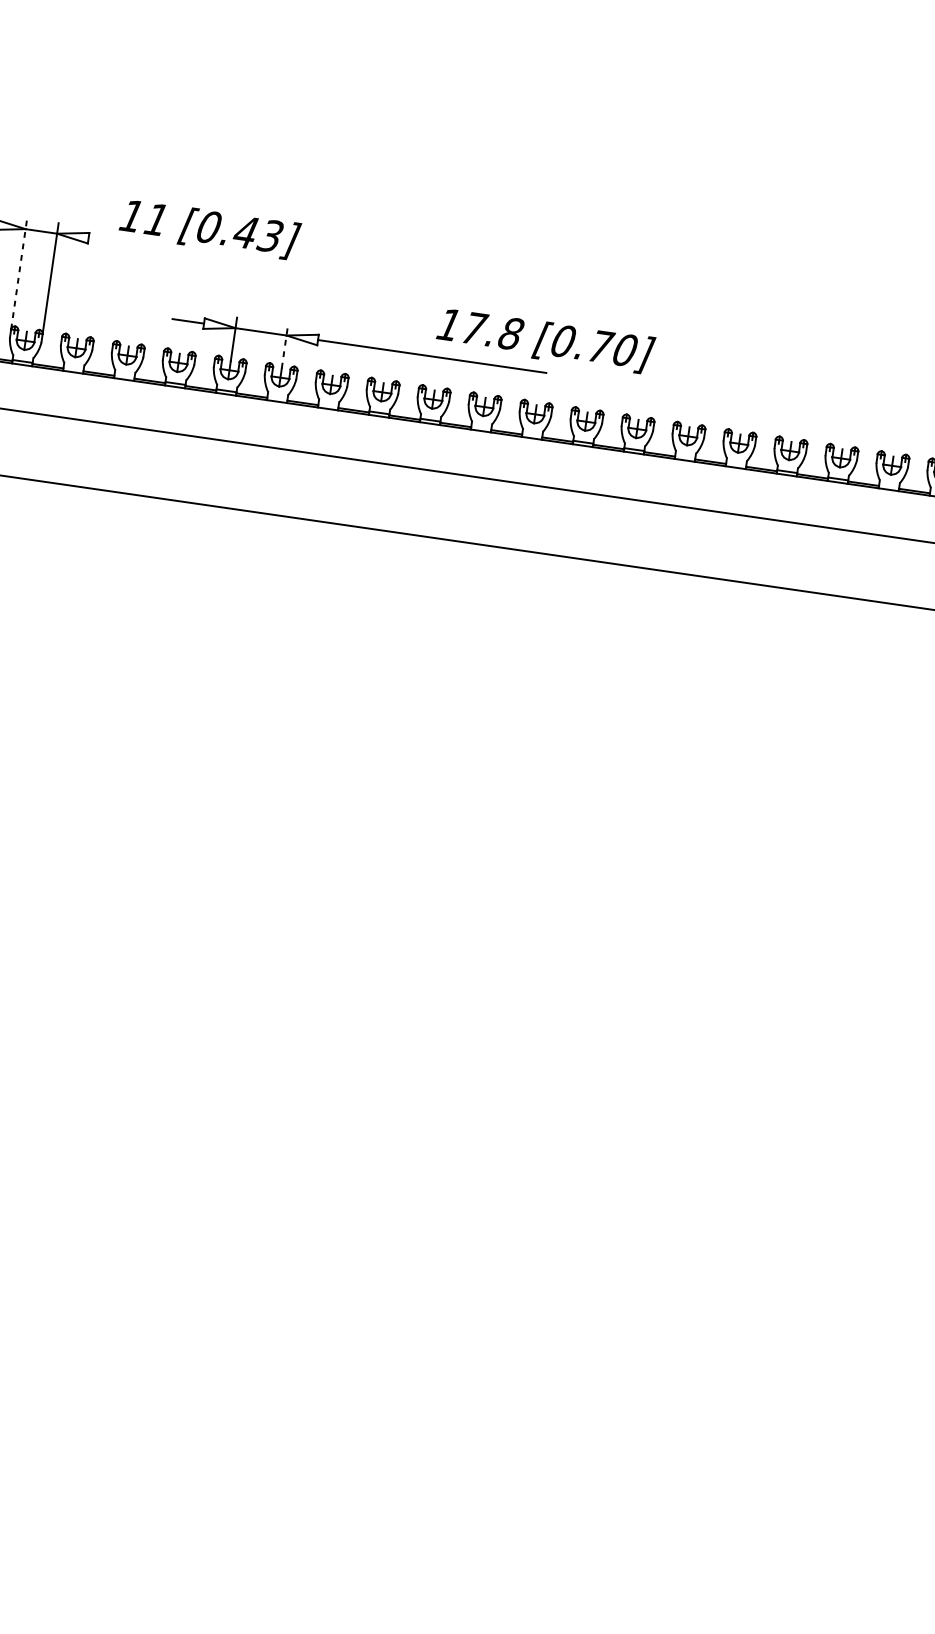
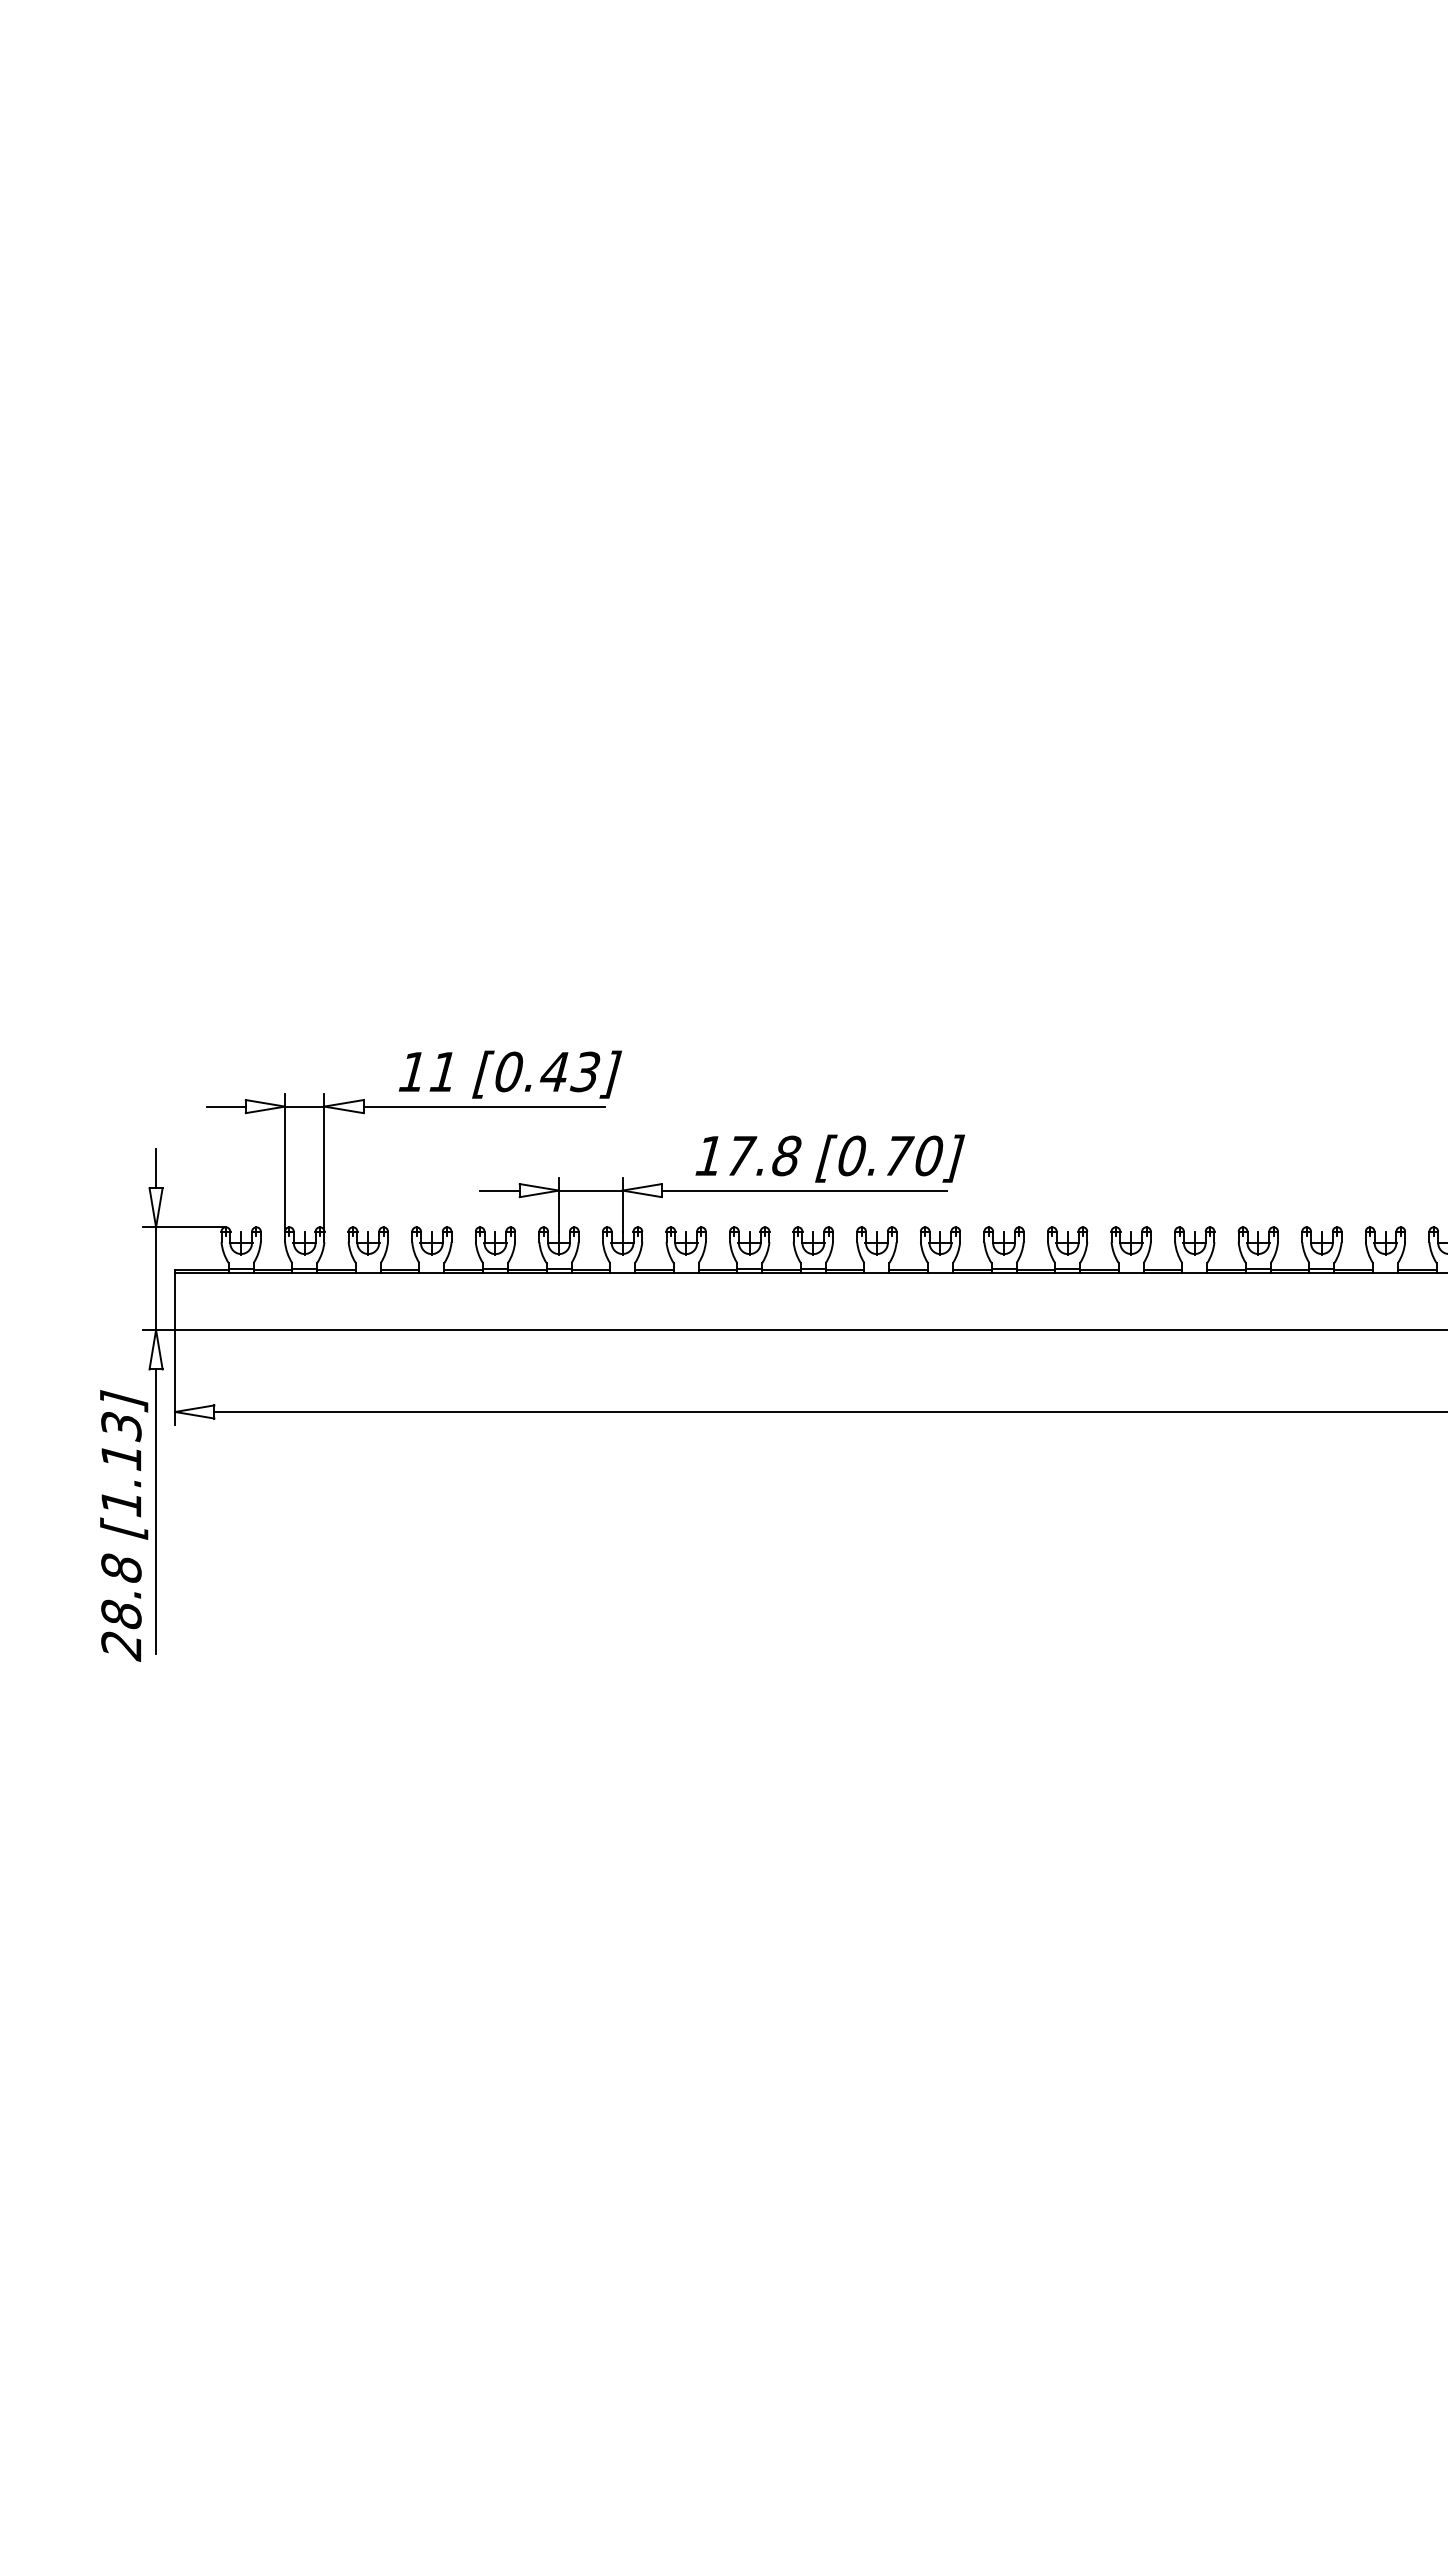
line: (185, 252) -> (484, 1106), added
line: (19, 274) -> (285, 1162), dashed -> solid
text: (545, 340) -> (829, 1158), moved
line: (284, 346) -> (622, 1204), dashed -> solid

